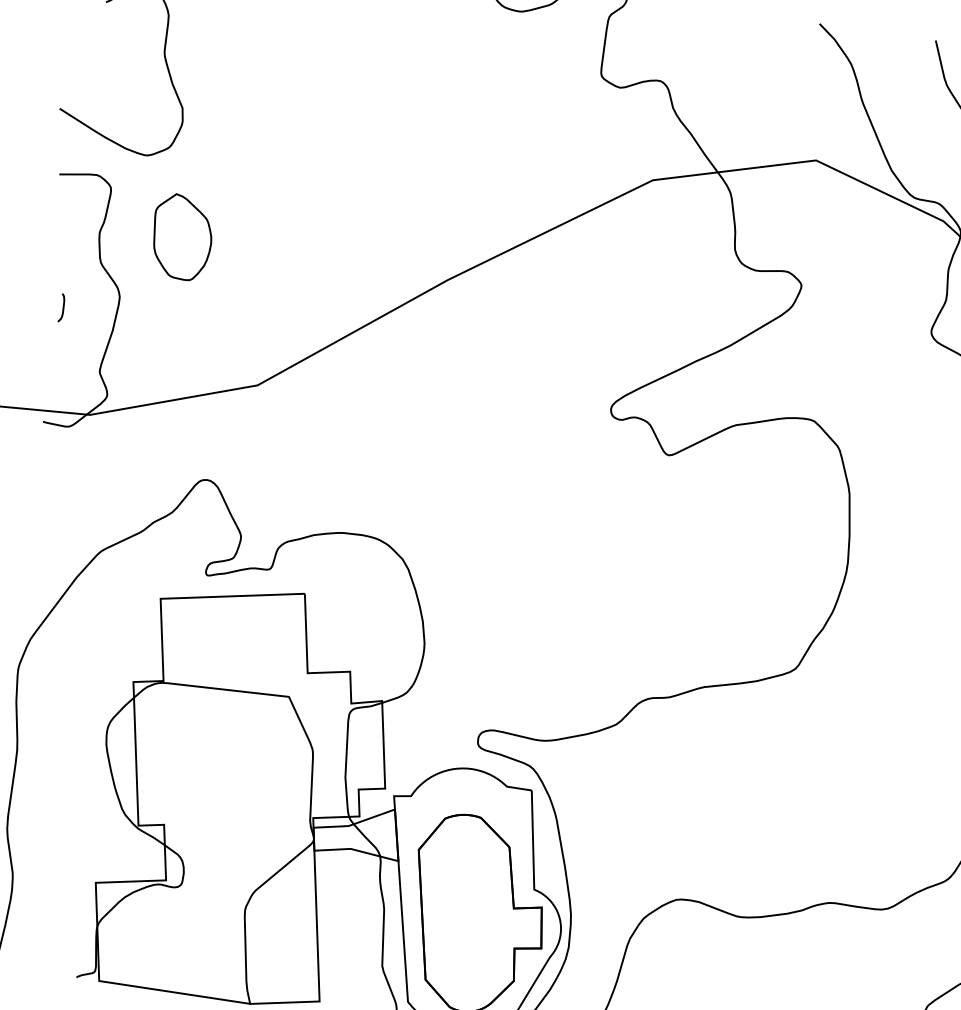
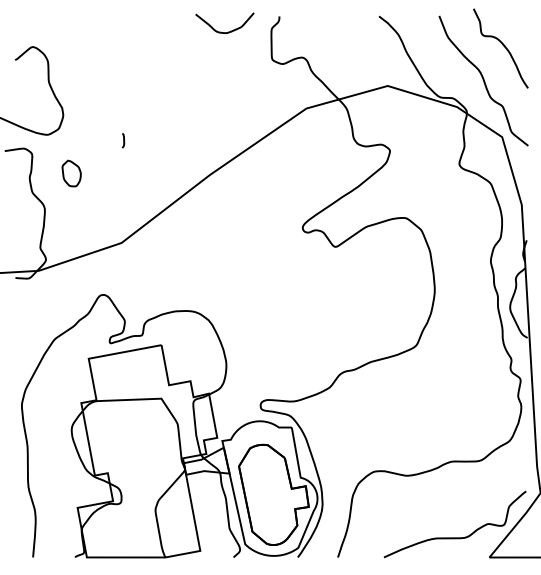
part: (181, 236) -> (71, 173), size x0.6
curve: (62, 307) -> (123, 140), moved

